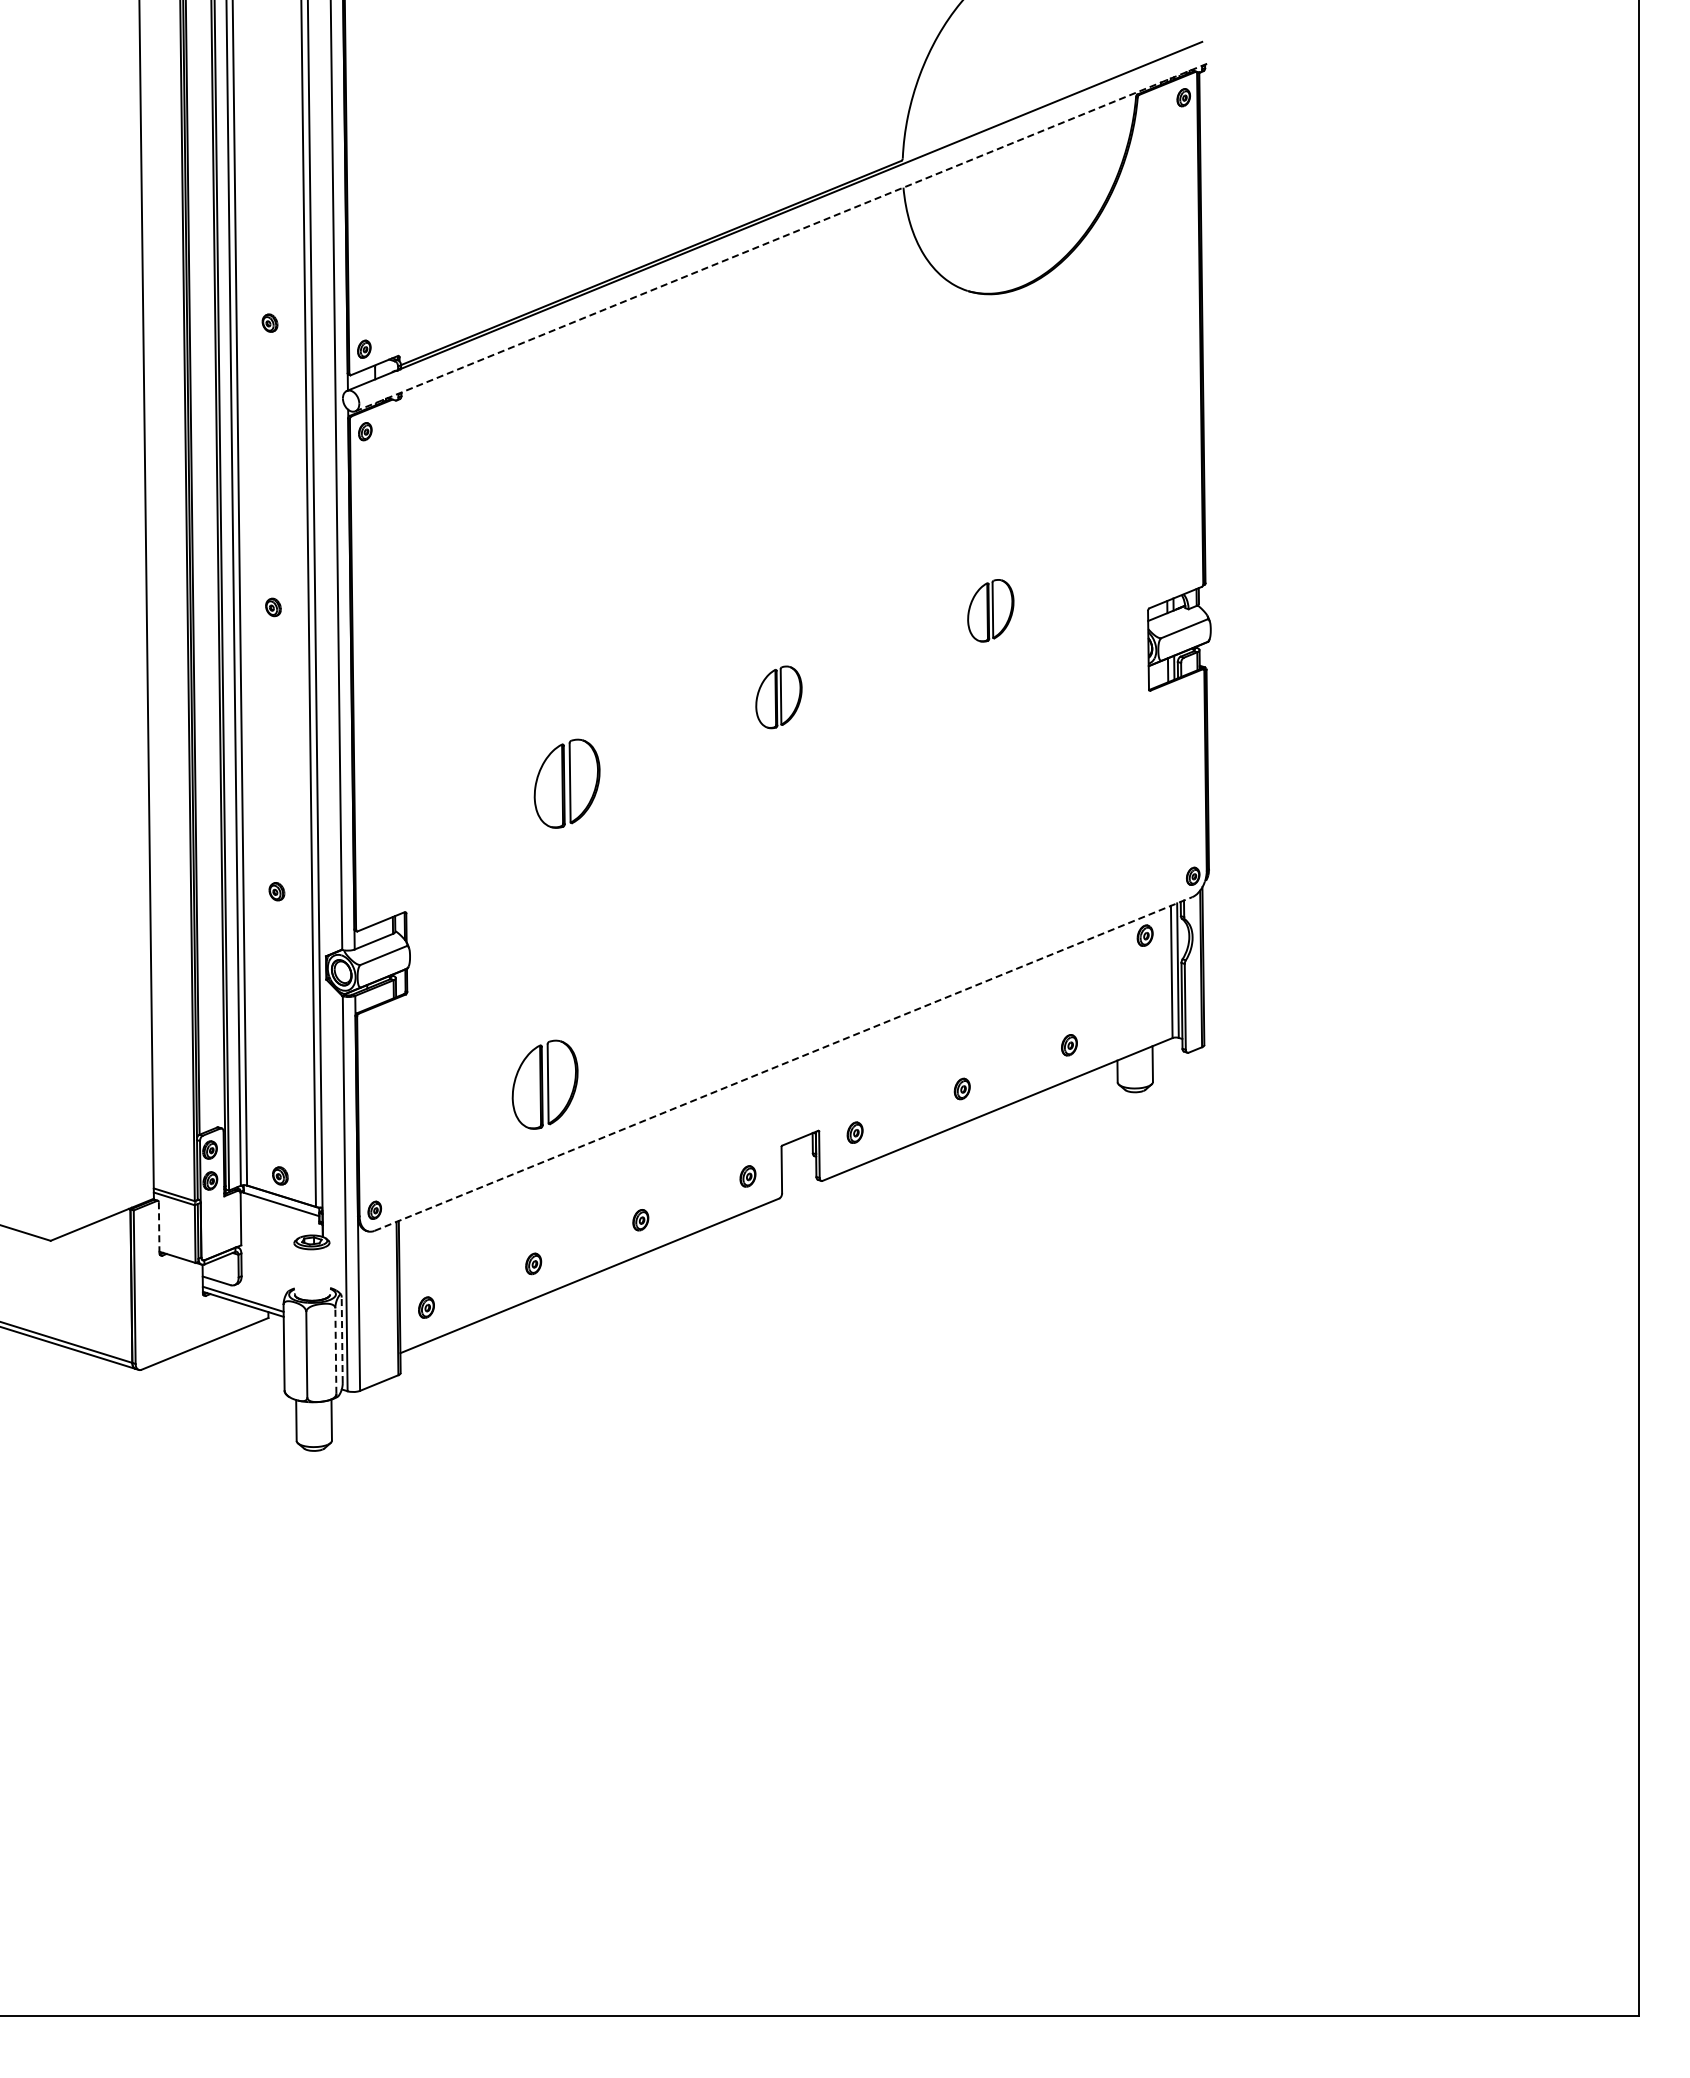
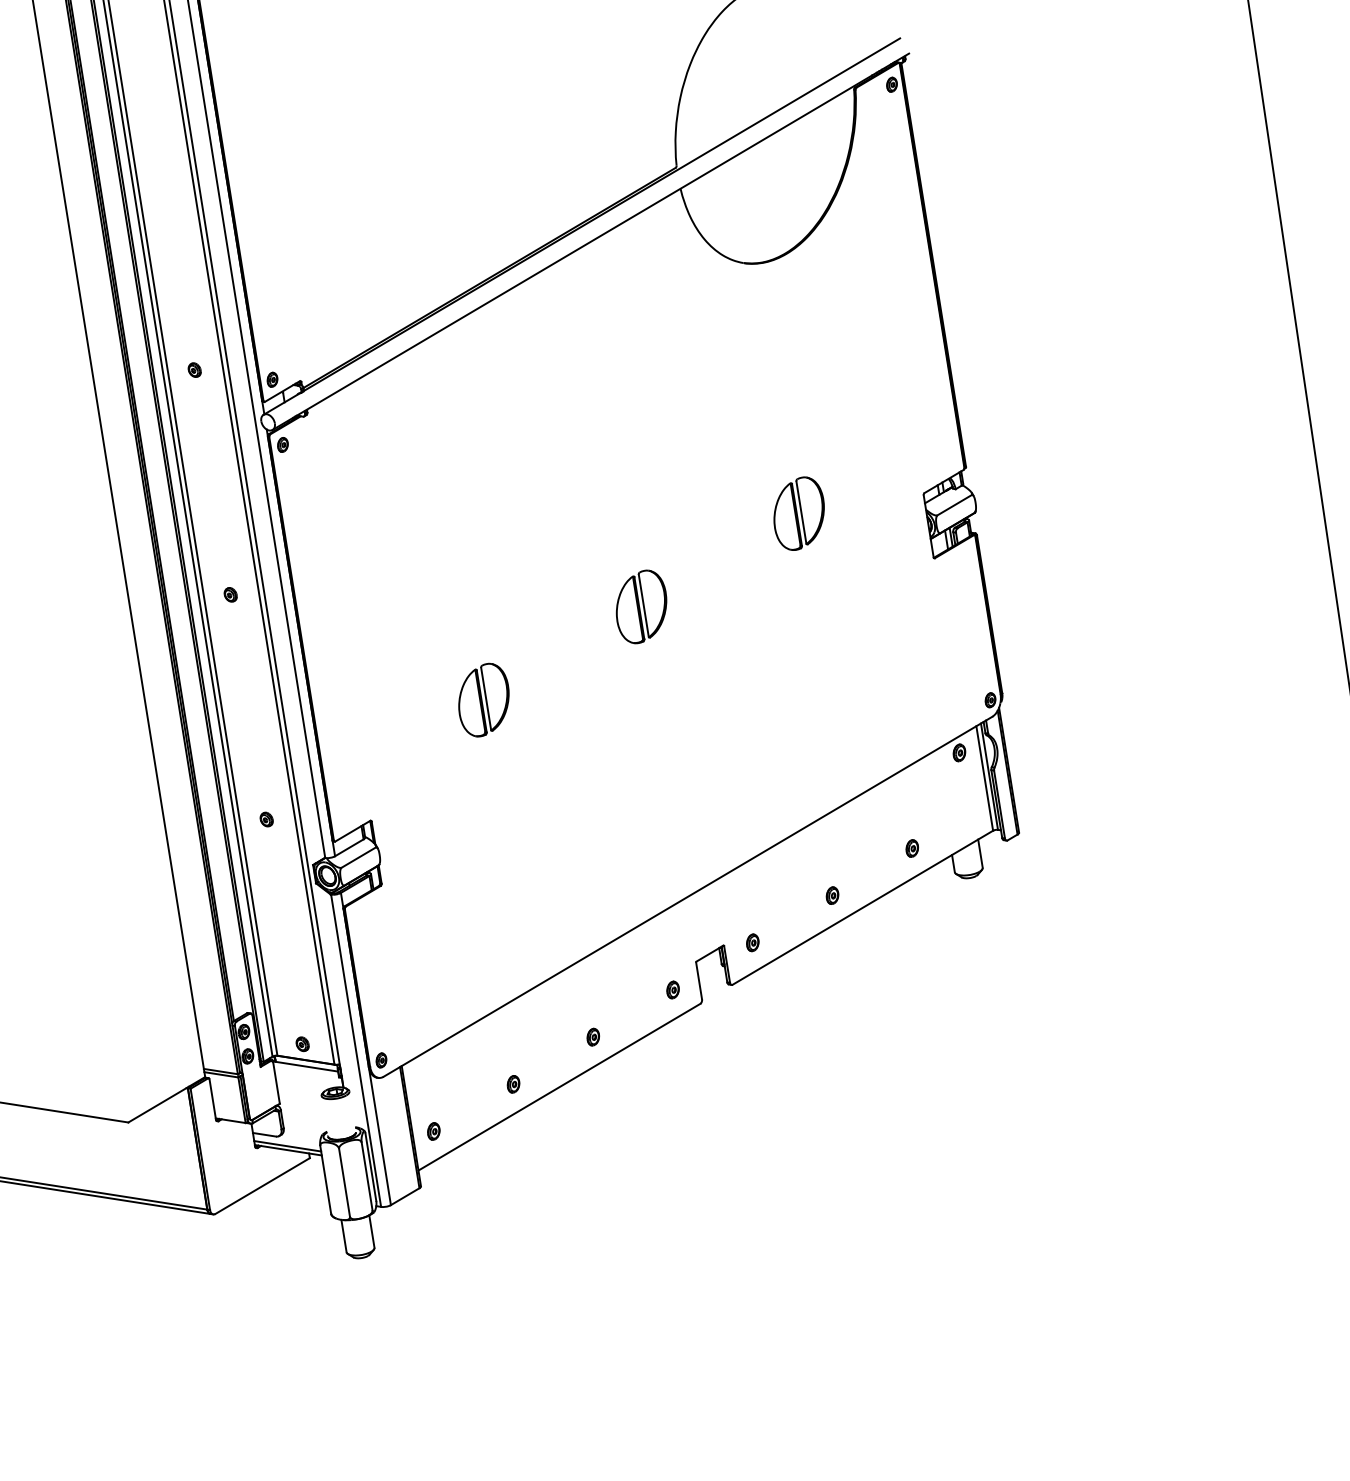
line: (782, 236) -> (590, 241), dashed -> solid
part: (990, 610) -> (798, 513), size x1.43
part: (778, 697) -> (641, 607), size x1.43
line: (783, 1064) -> (688, 897), dashed -> solid
part: (544, 1084) -> (501, 940), removed
line: (159, 1228) -> (213, 1100), dashed -> solid
line: (342, 1340) -> (371, 1167), dashed -> solid
line: (335, 1351) -> (366, 1176), dashed -> solid

